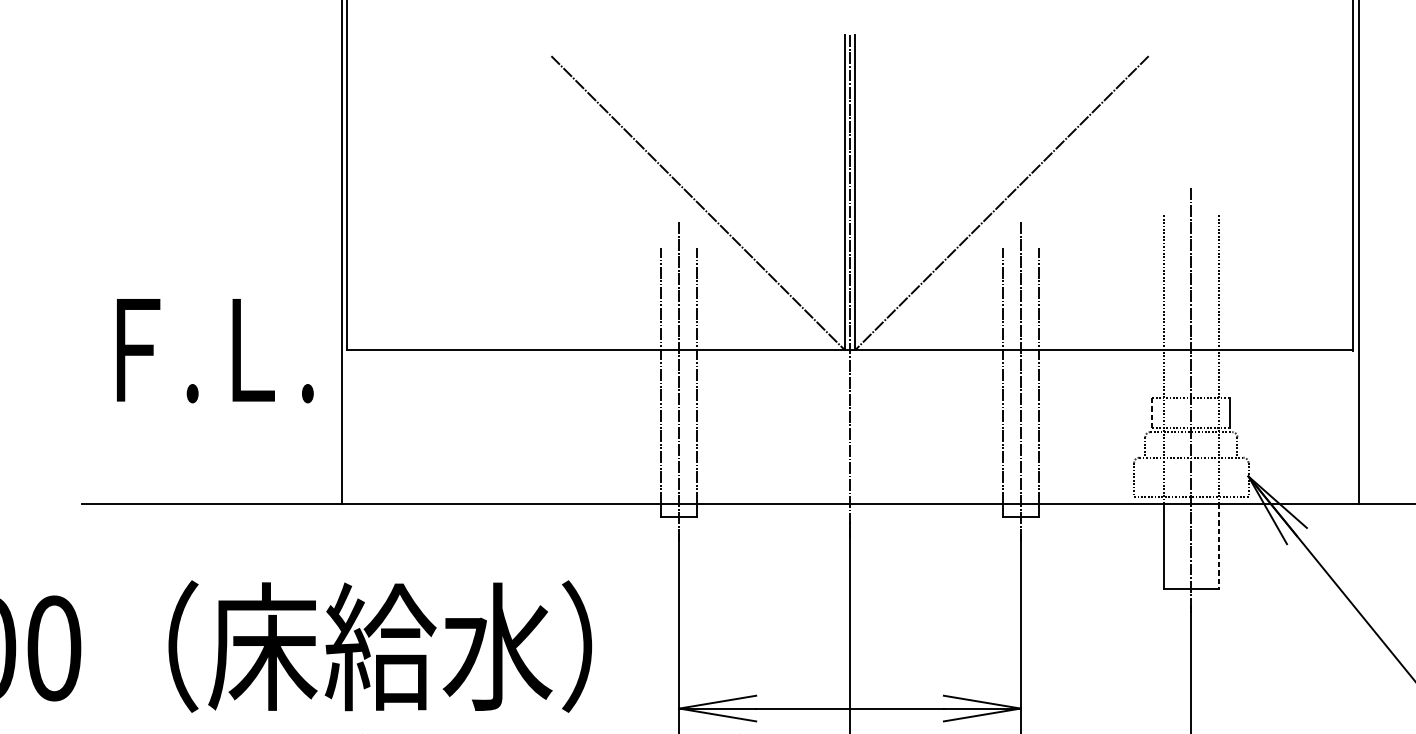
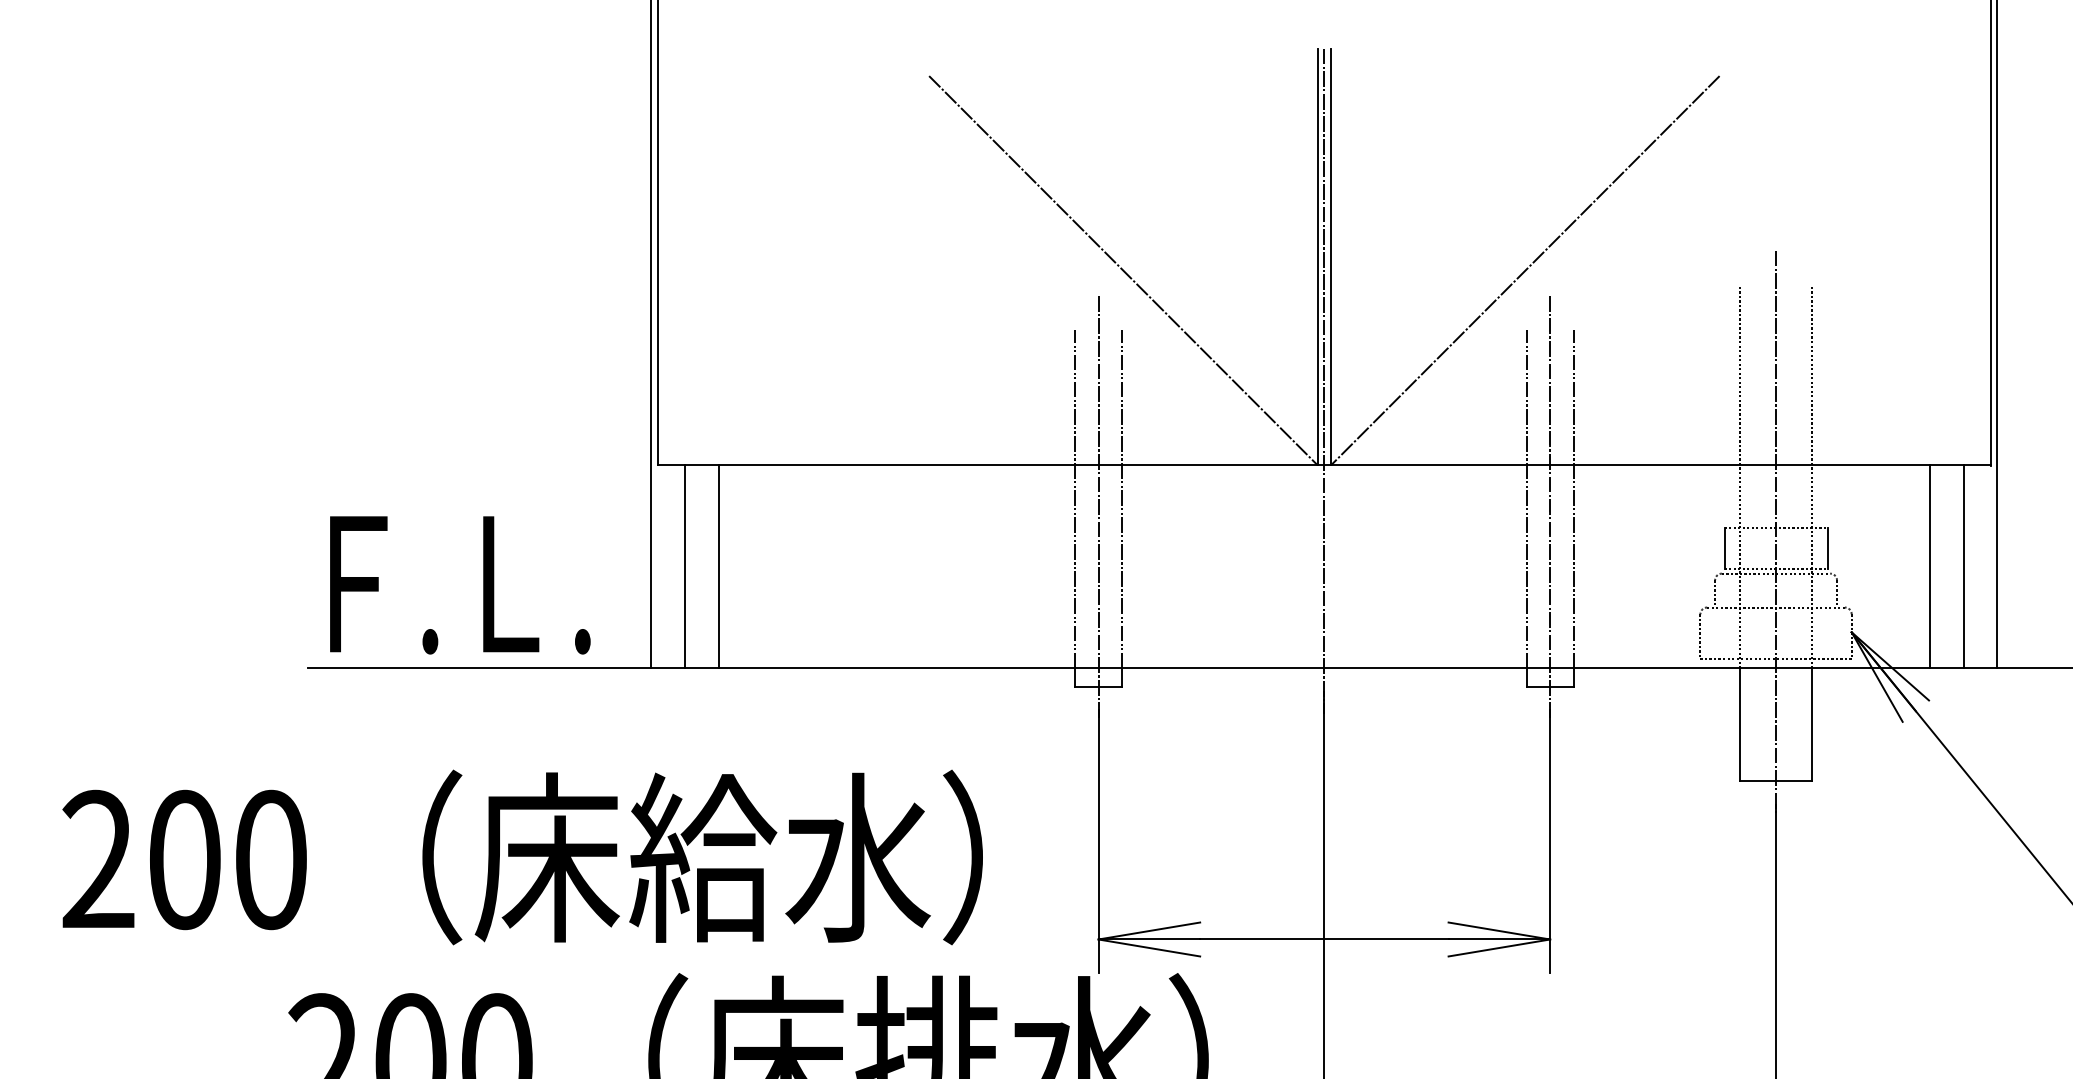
text: (215, 351) -> (460, 585), moved
line: (1152, 413) -> (1724, 549), dashed -> solid
line: (367, 426) -> (685, 566), added
line: (393, 426) -> (719, 566), added
line: (1307, 426) -> (1929, 566), added
line: (1332, 426) -> (1963, 566), added
line: (1218, 546) -> (1812, 725), dashed -> solid

